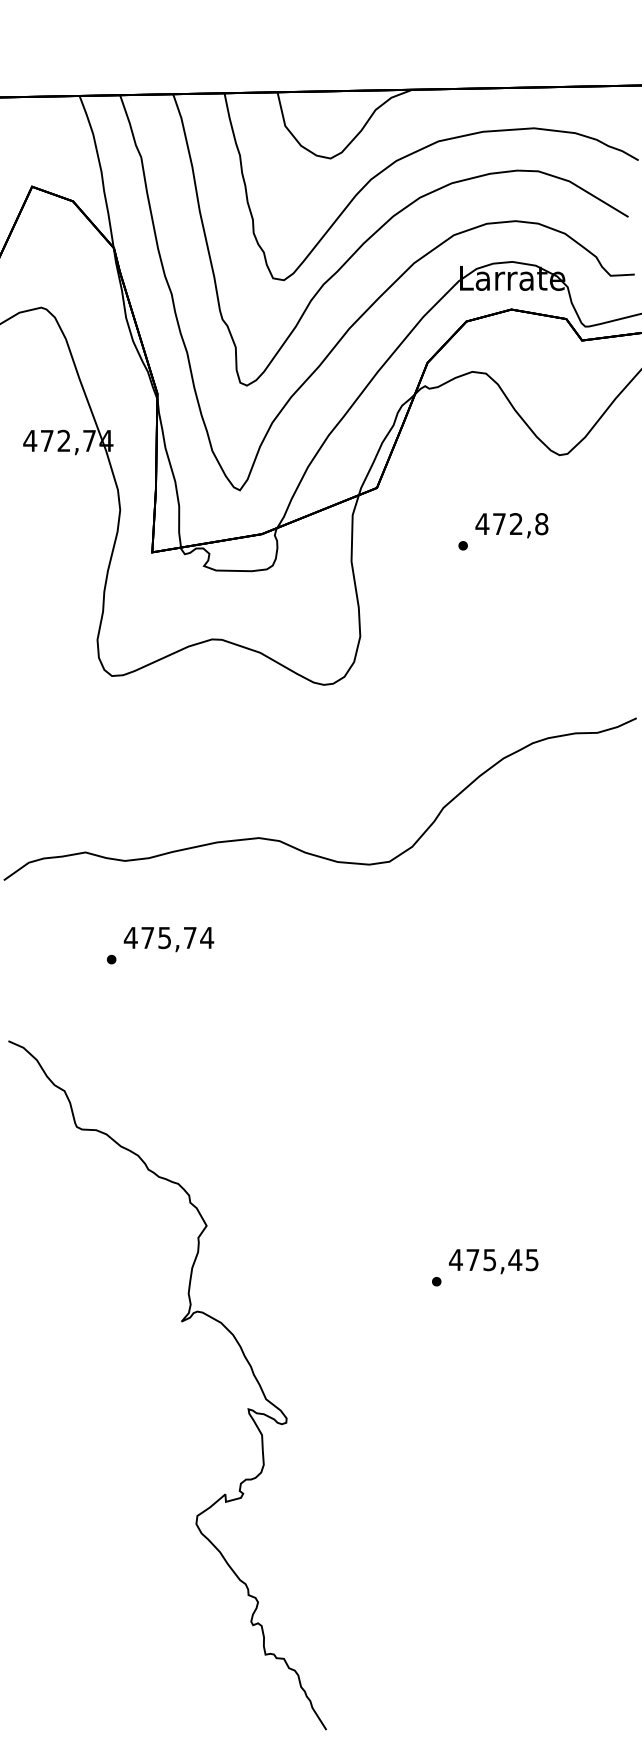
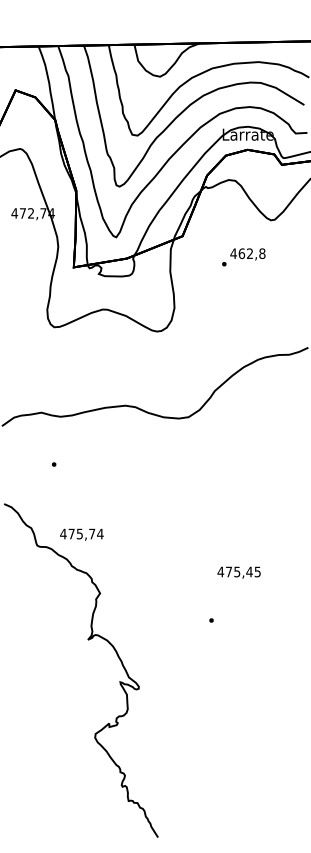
text: (498, 523) -> (241, 253), 472,8 -> 462,8
text: (168, 938) -> (81, 534), moved
text: (492, 1261) -> (238, 572), moved

